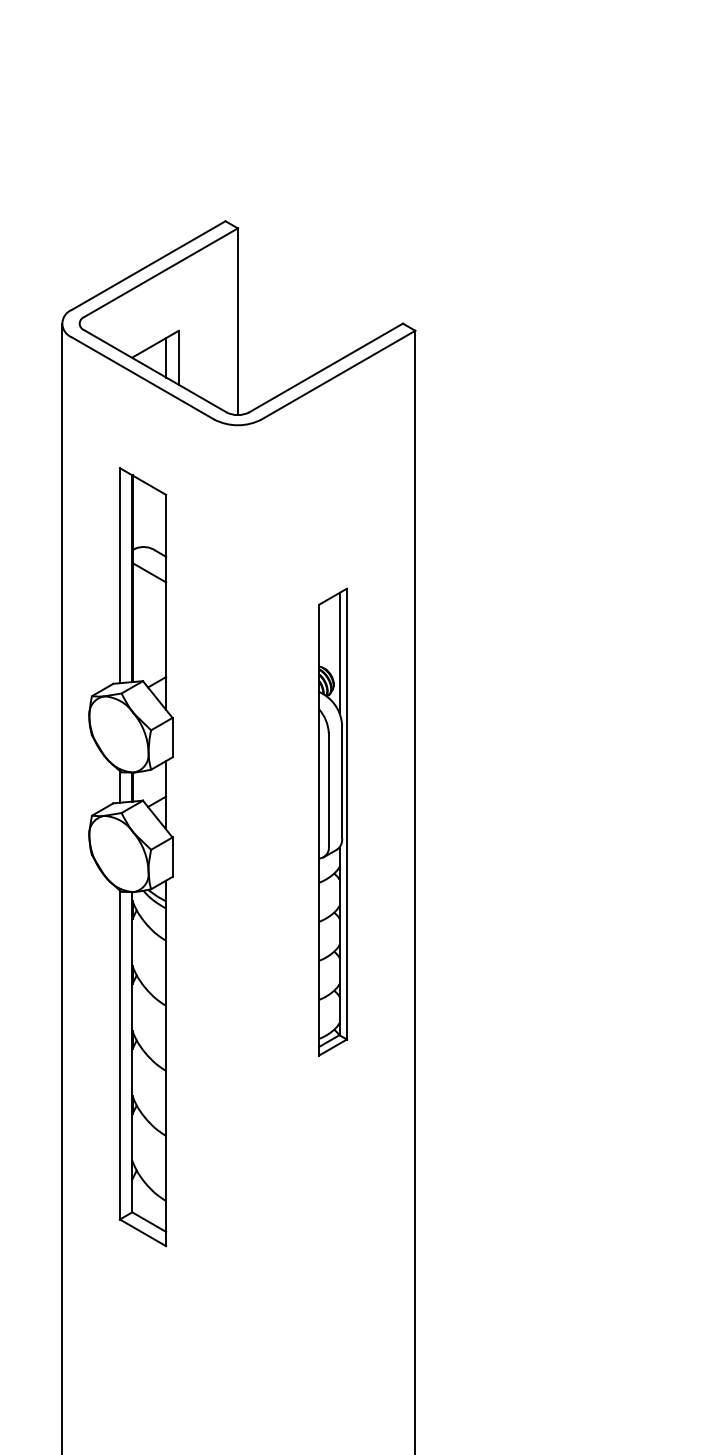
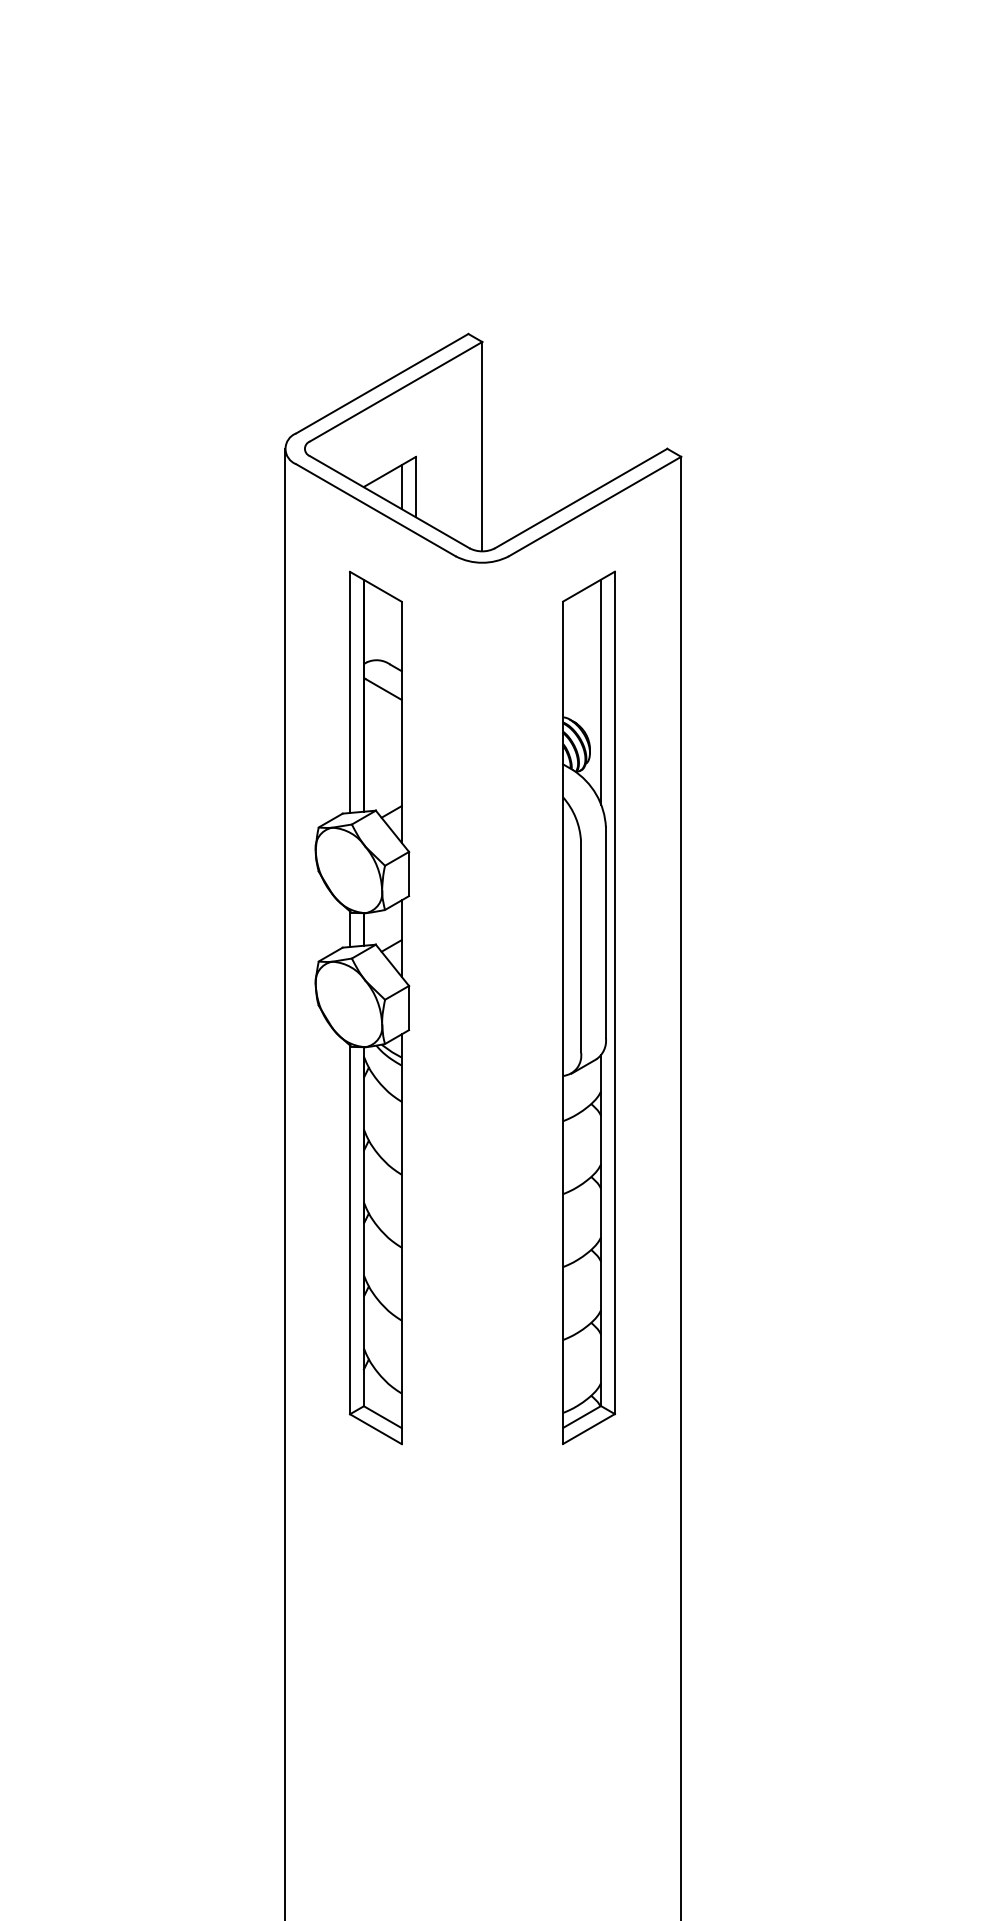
part: (332, 821) -> (588, 1007), size x1.67
part: (131, 856) -> (362, 1007), moved

